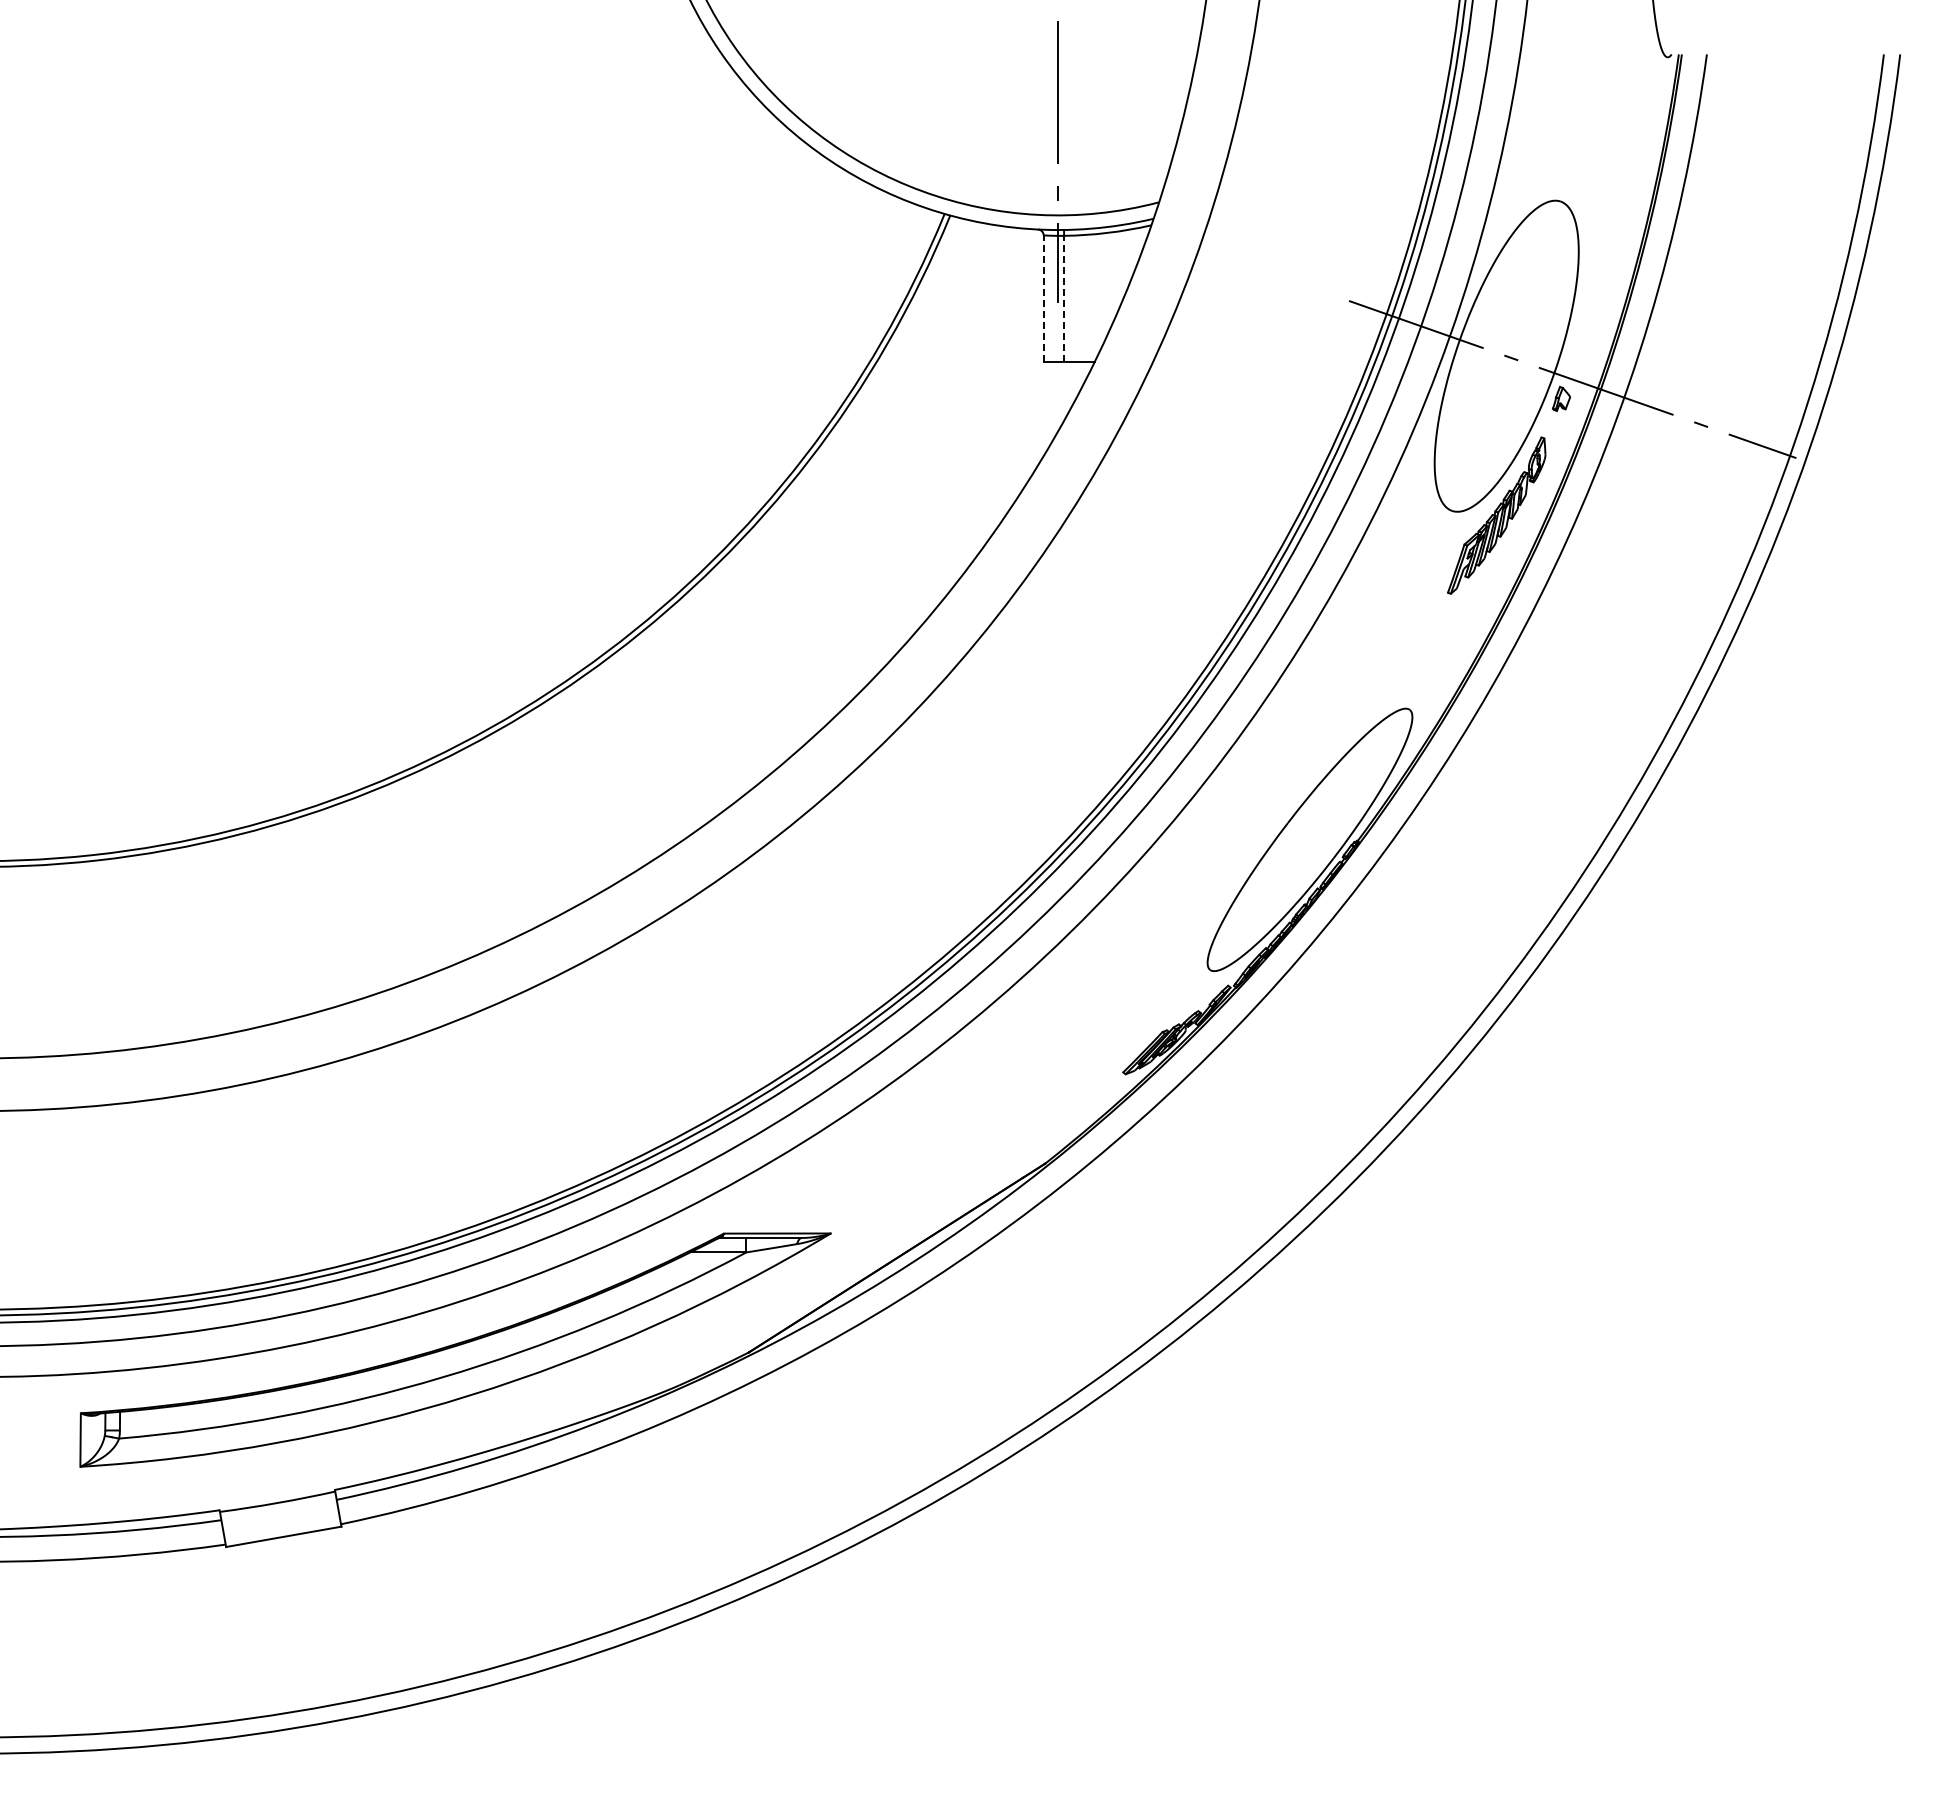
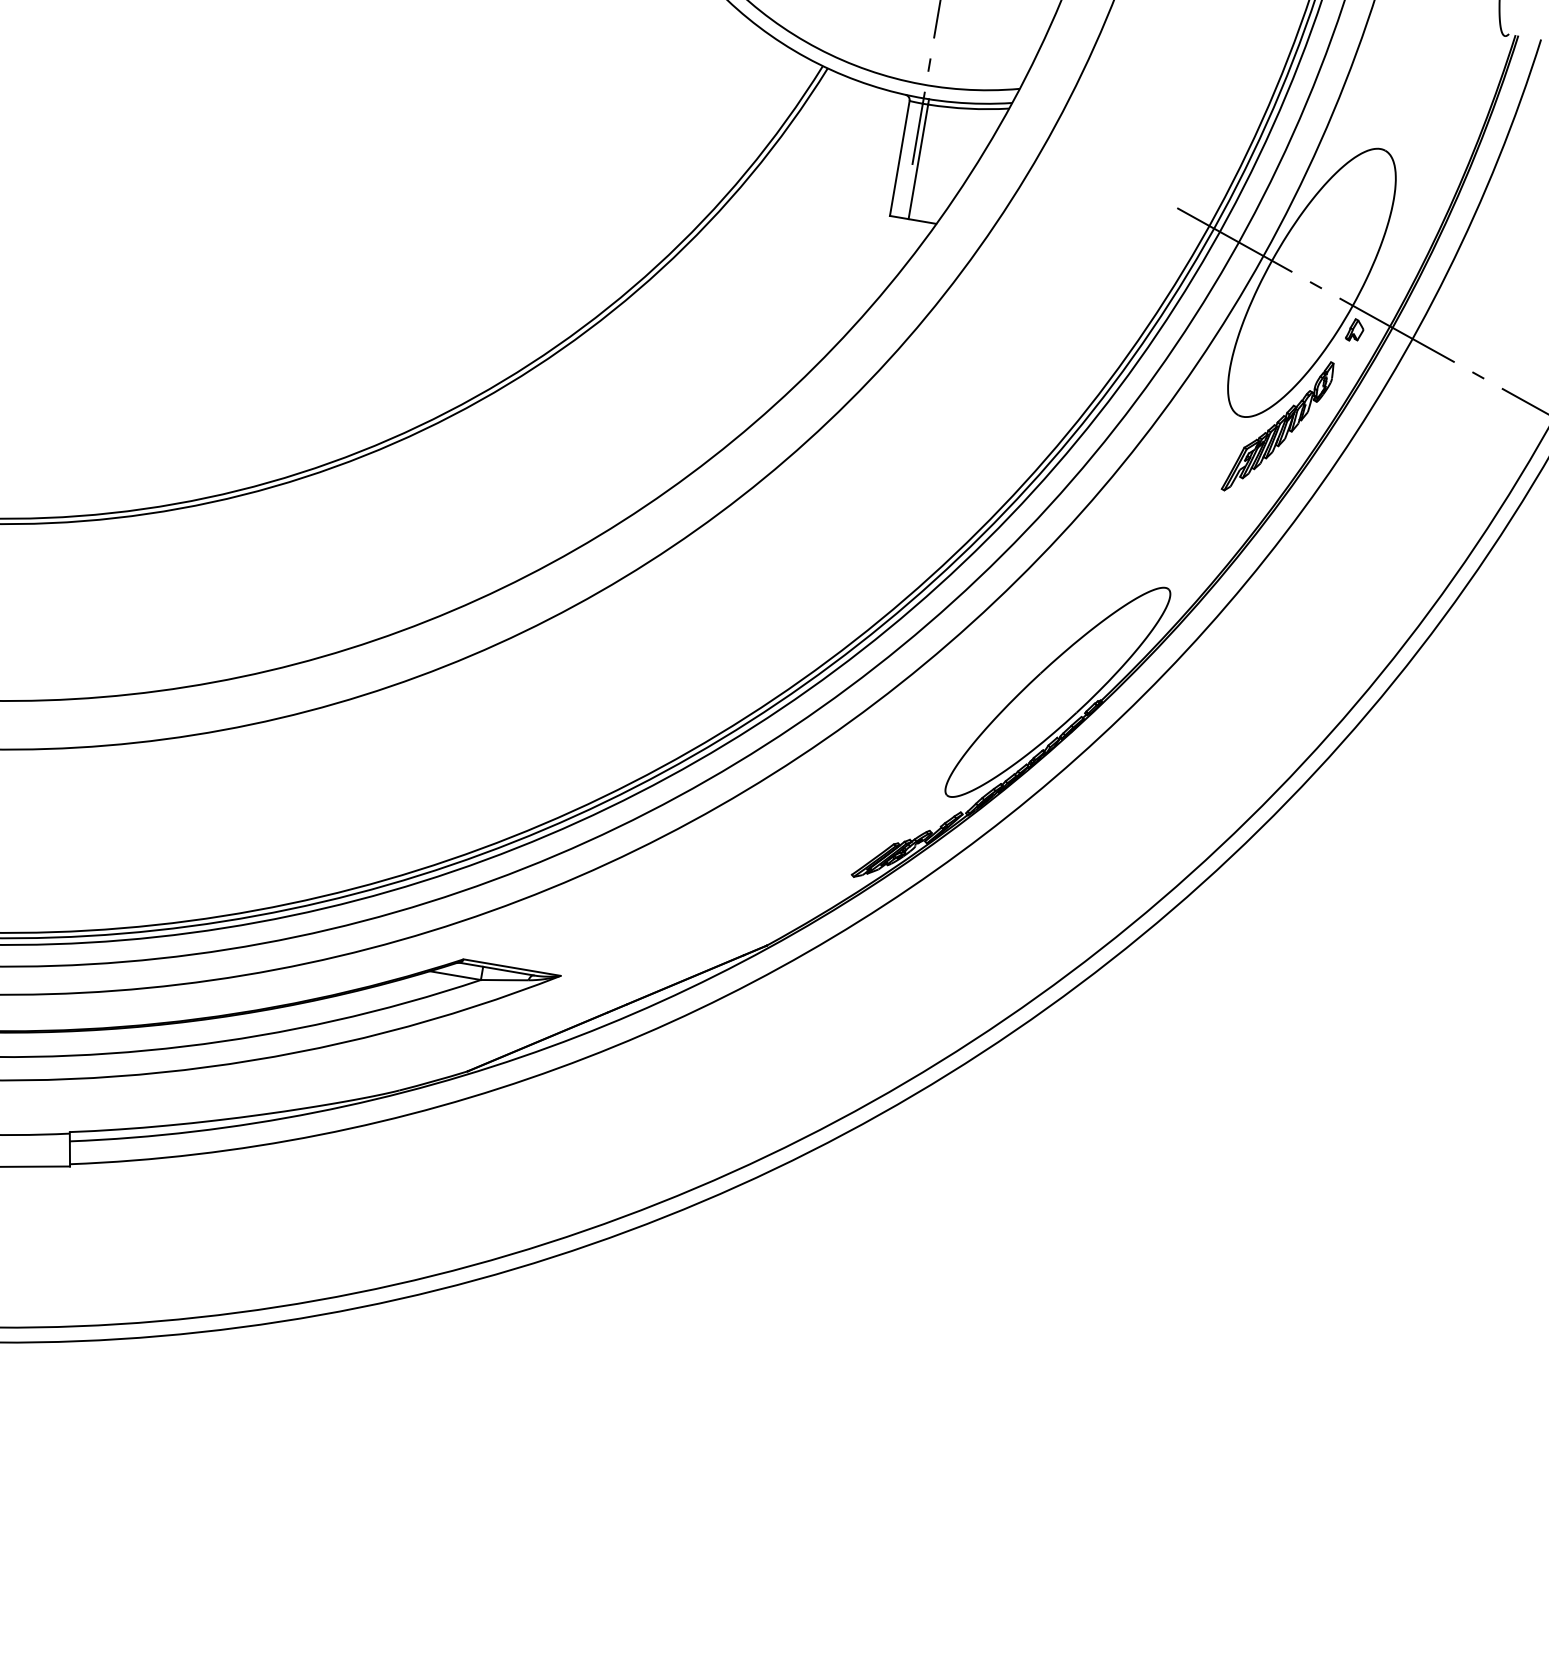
line: (1043, 298) -> (899, 158), dashed -> solid
line: (1064, 298) -> (918, 161), dashed -> solid

